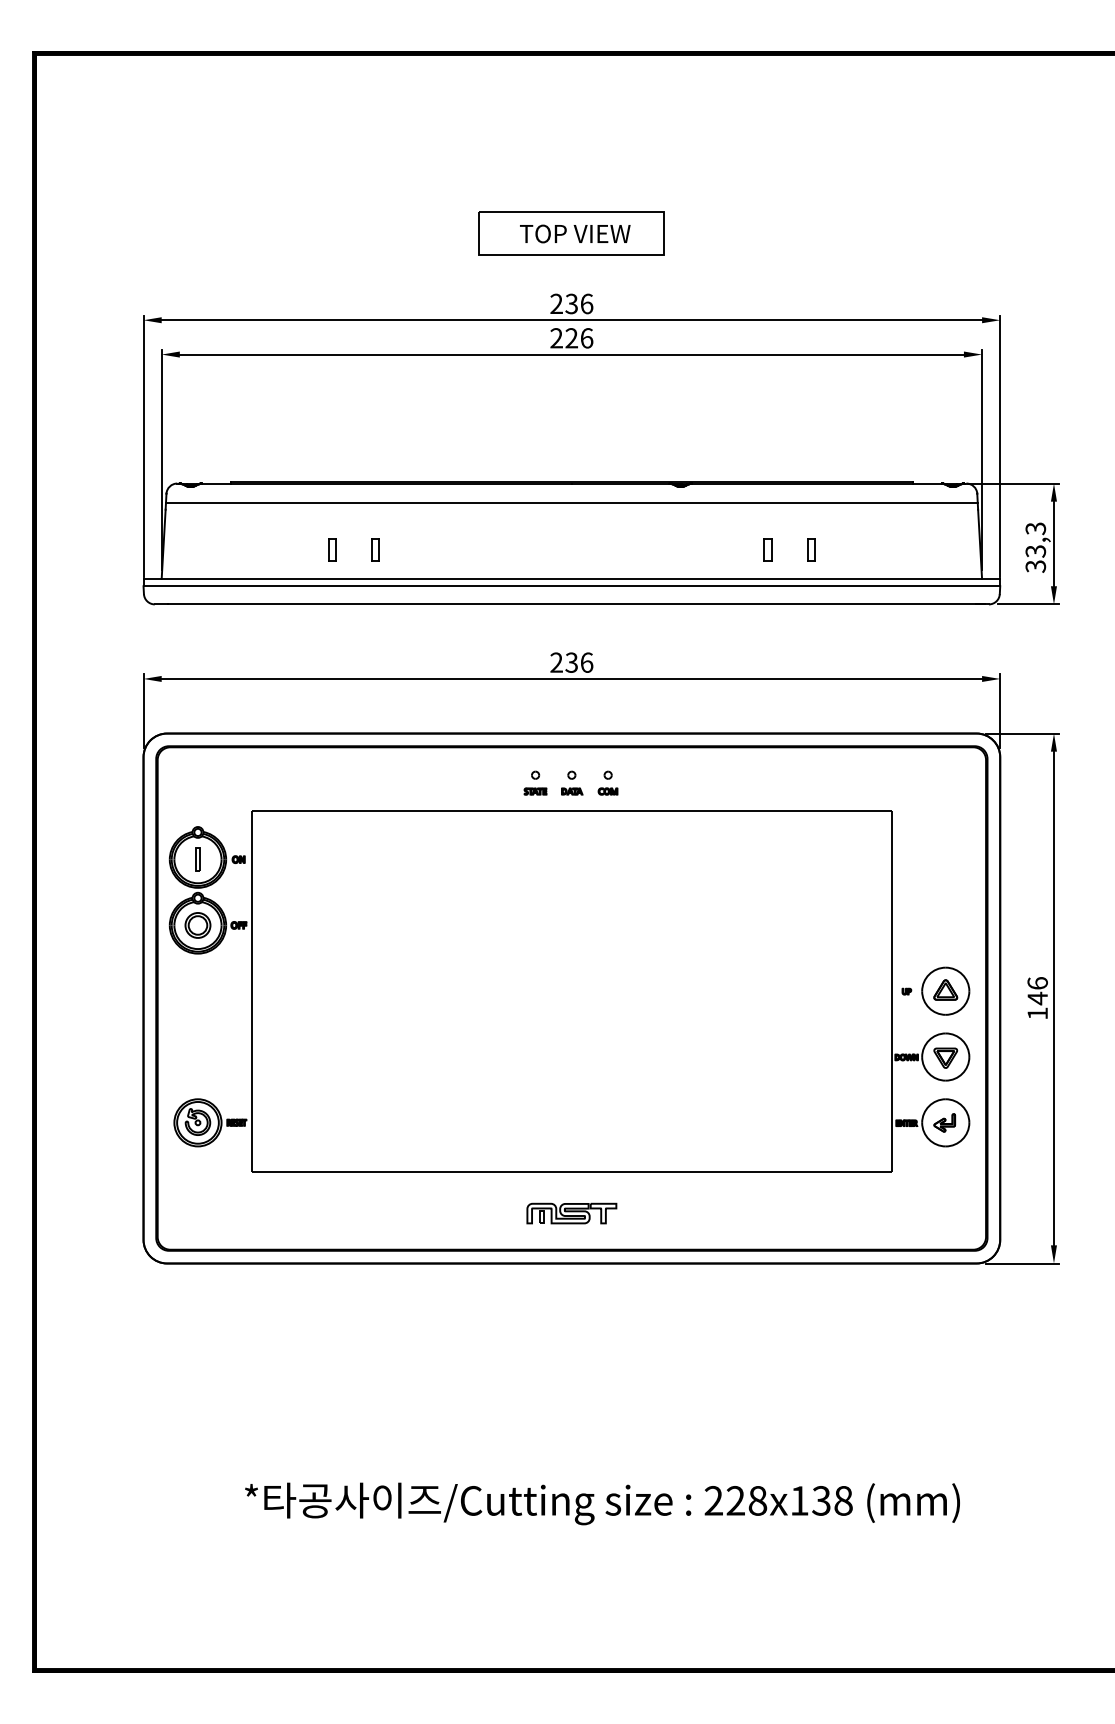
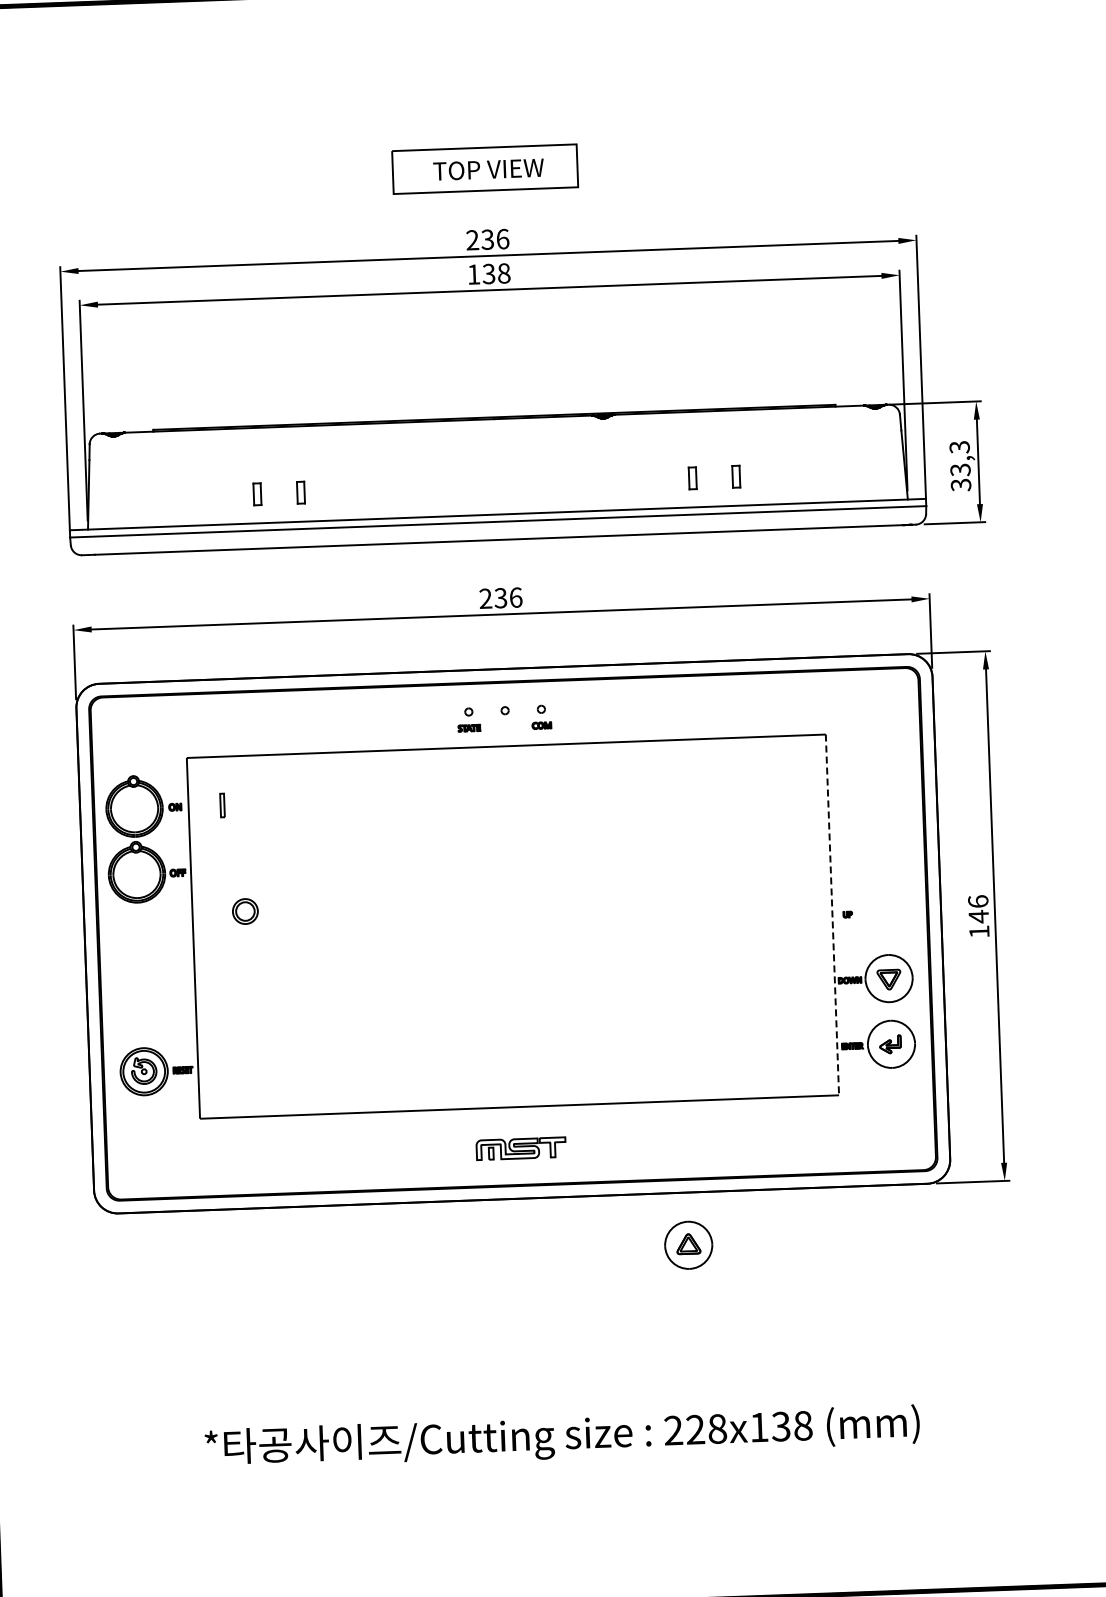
text: (571, 338) -> (488, 274), 226 -> 138
line: (571, 503) -> (494, 439), removed
part: (572, 791) -> (506, 726), removed
part: (197, 859) -> (222, 805), moved
part: (197, 925) -> (244, 911), moved
part: (945, 990) -> (688, 1244), moved
line: (891, 991) -> (832, 915), solid -> dashed

